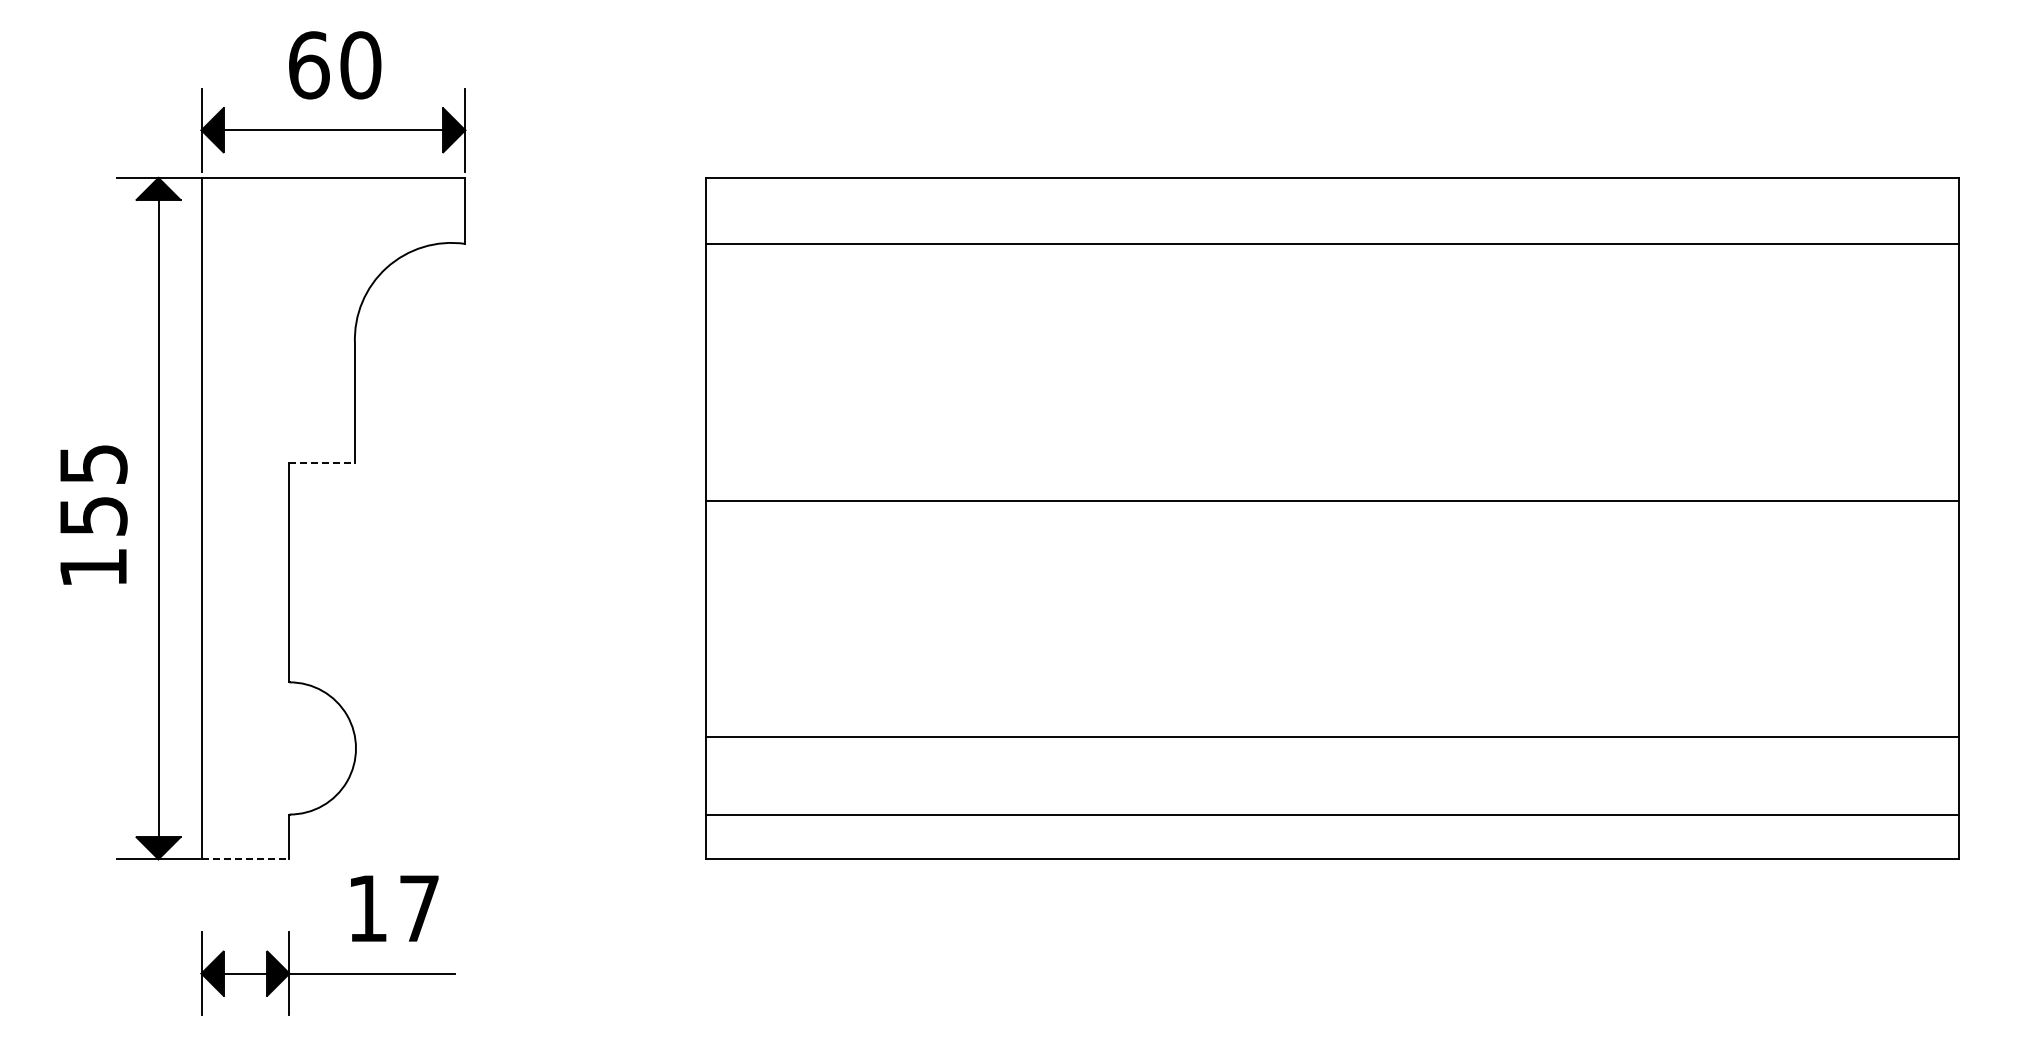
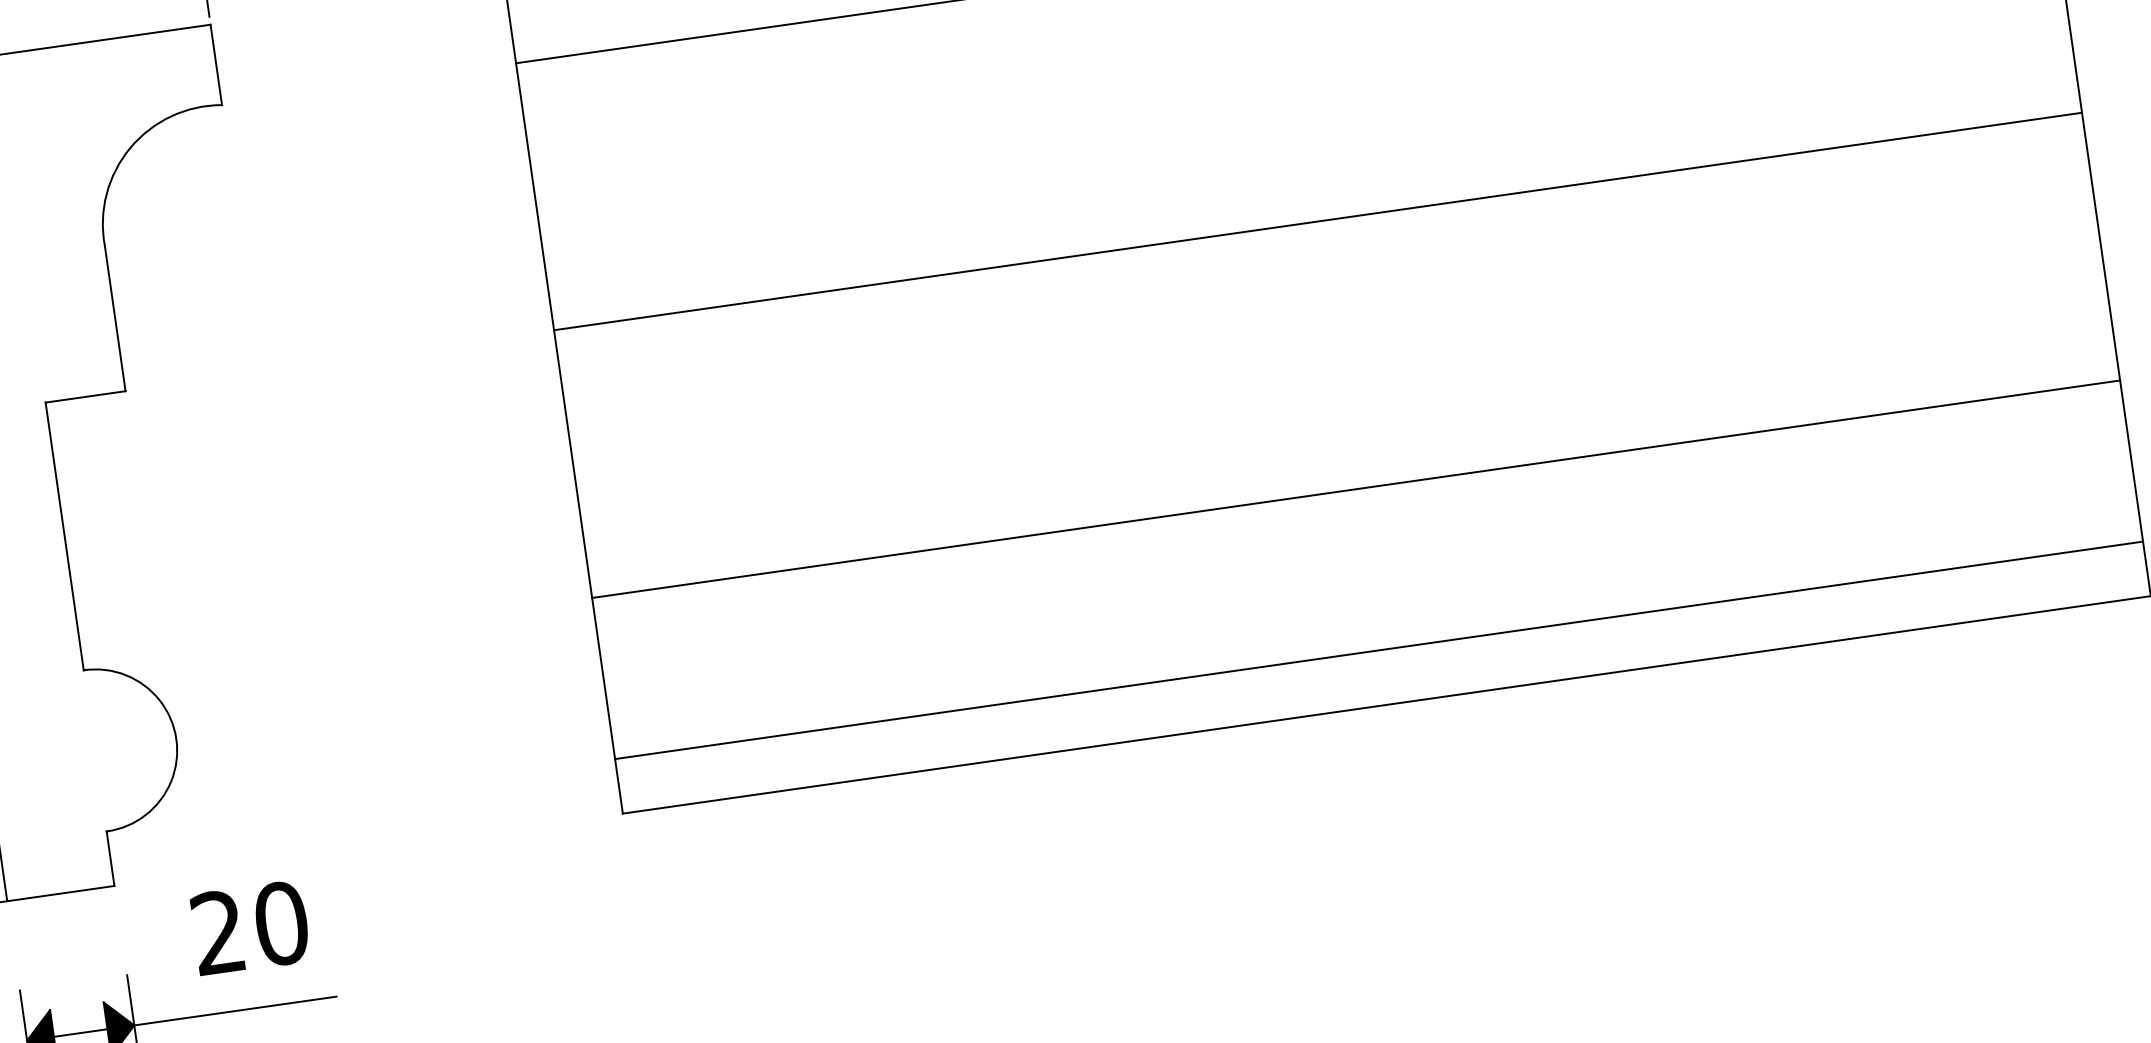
line: (322, 462) -> (85, 396), dashed -> solid
line: (1332, 500) -> (1317, 221), moved
line: (1332, 737) -> (1355, 489), moved
line: (245, 859) -> (60, 893), dashed -> solid
text: (394, 908) -> (251, 927), 17 -> 20

